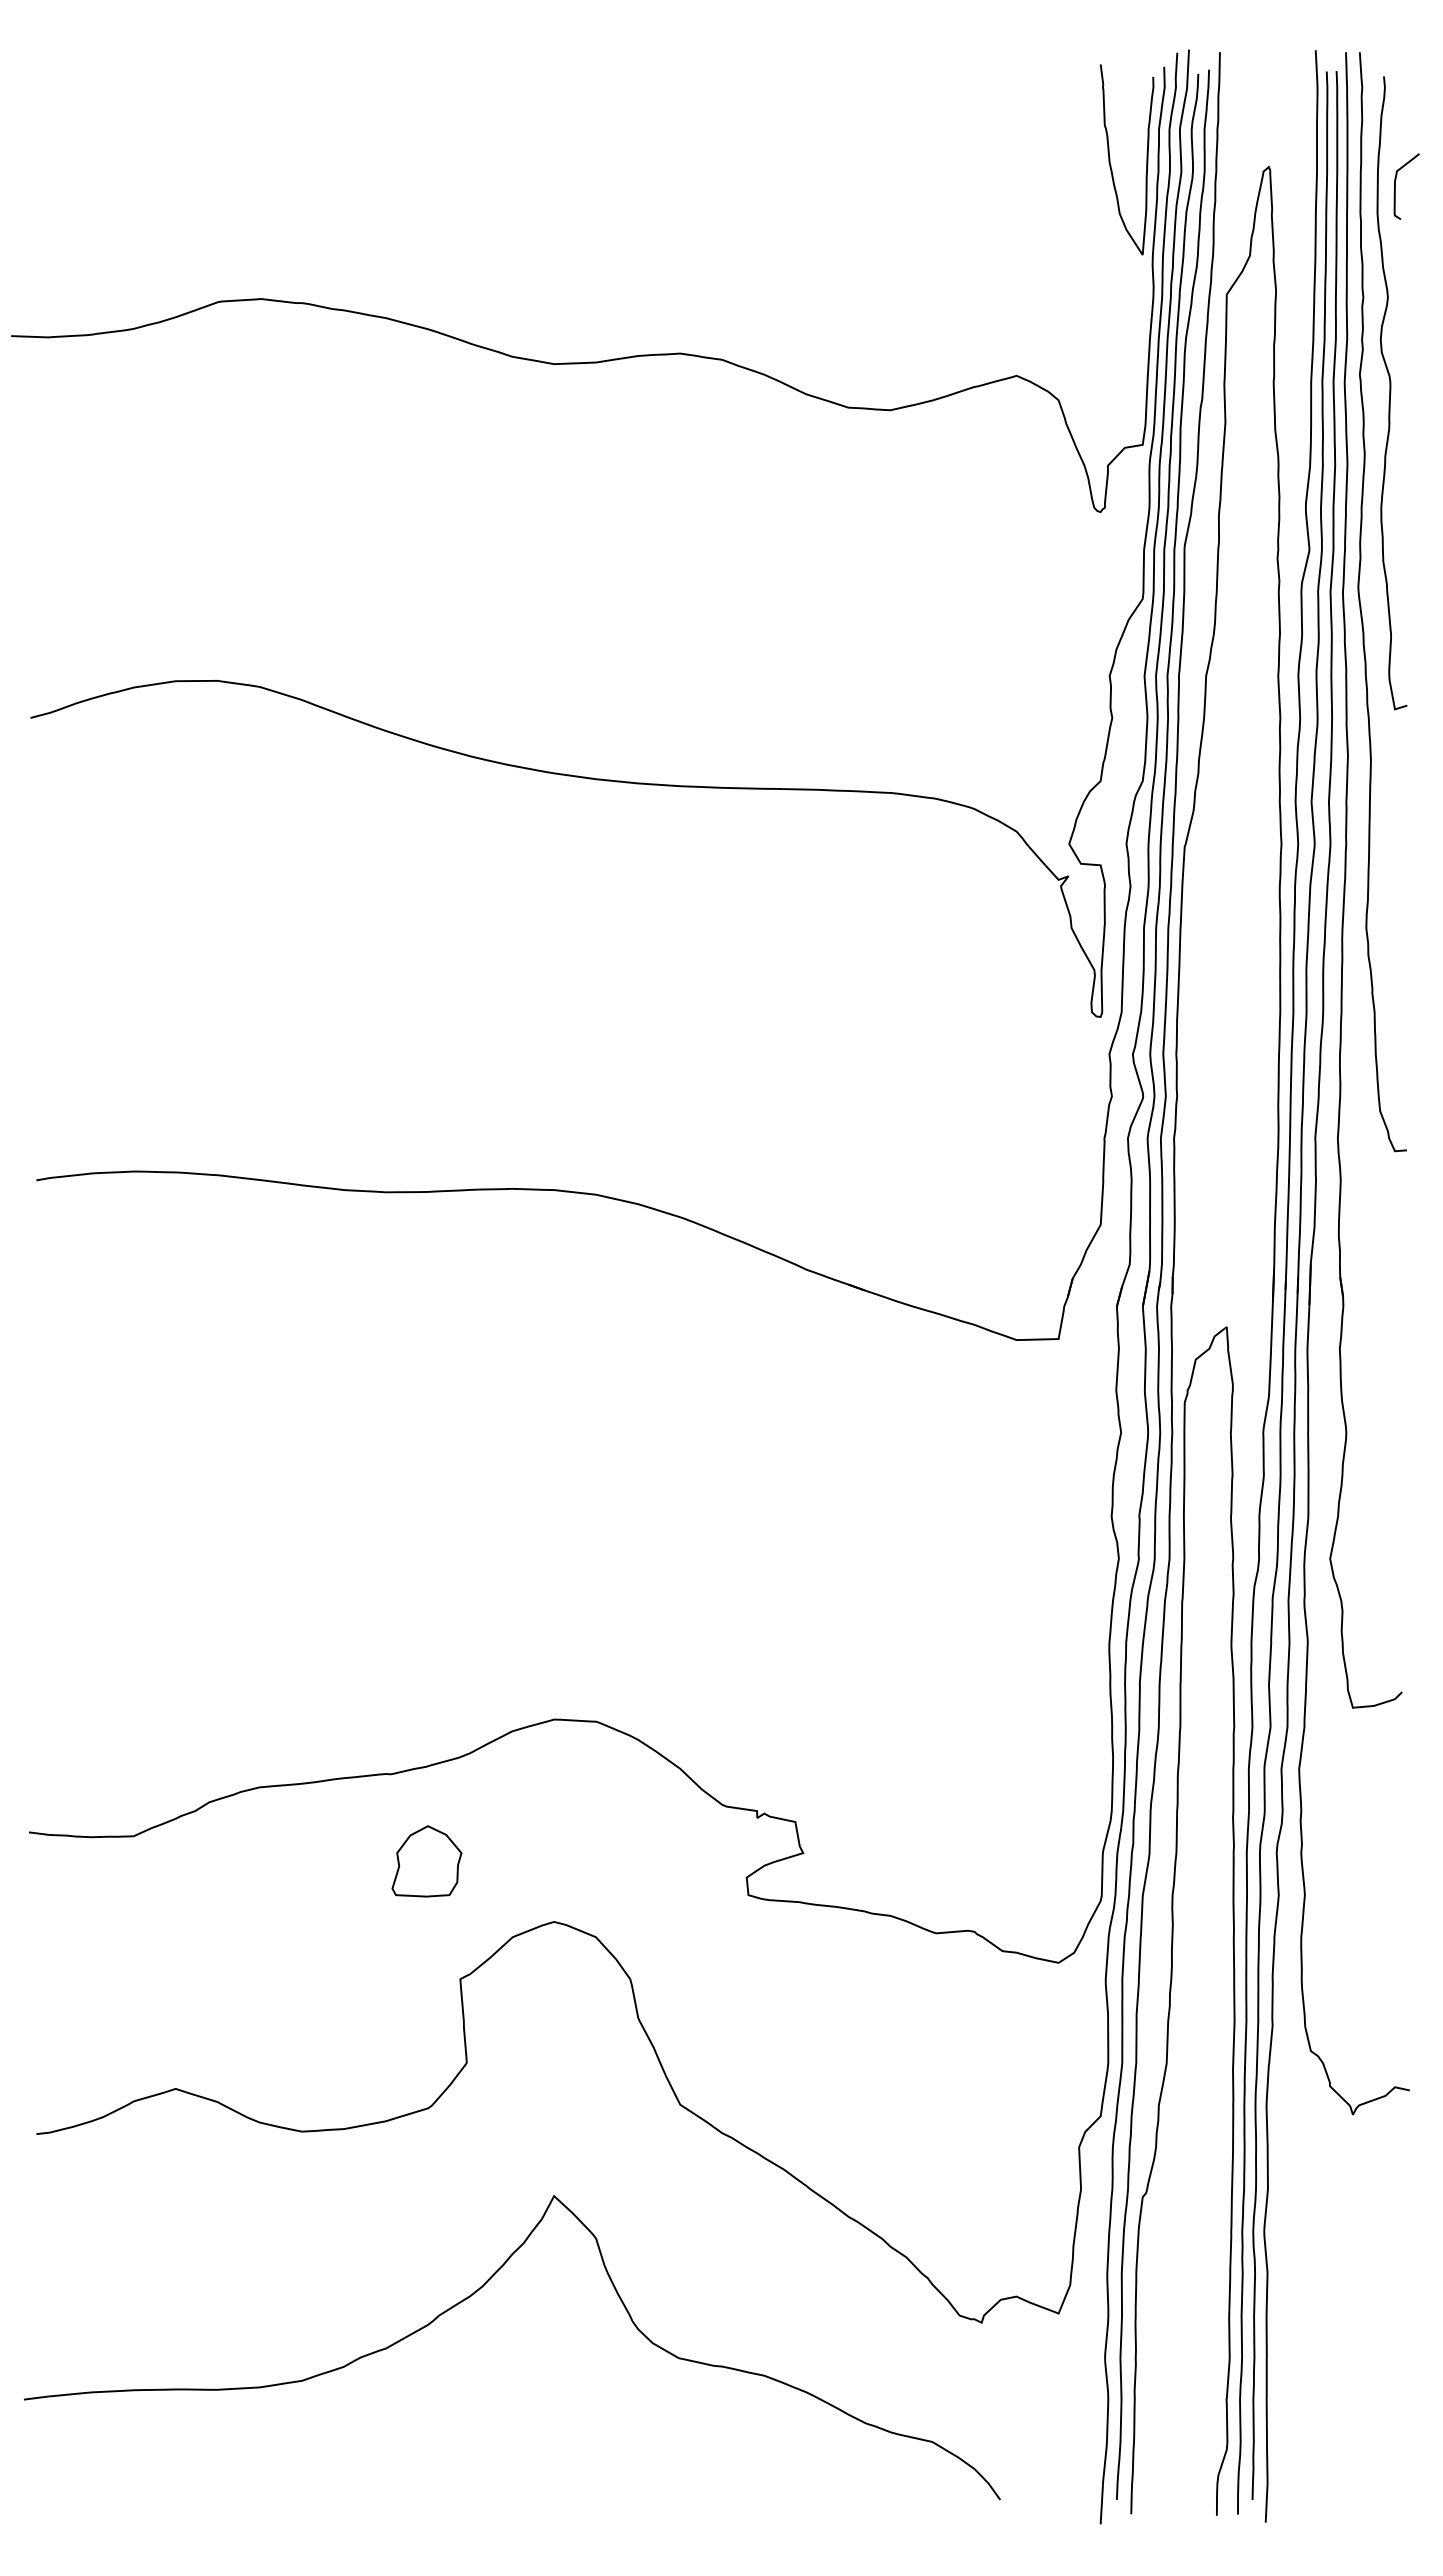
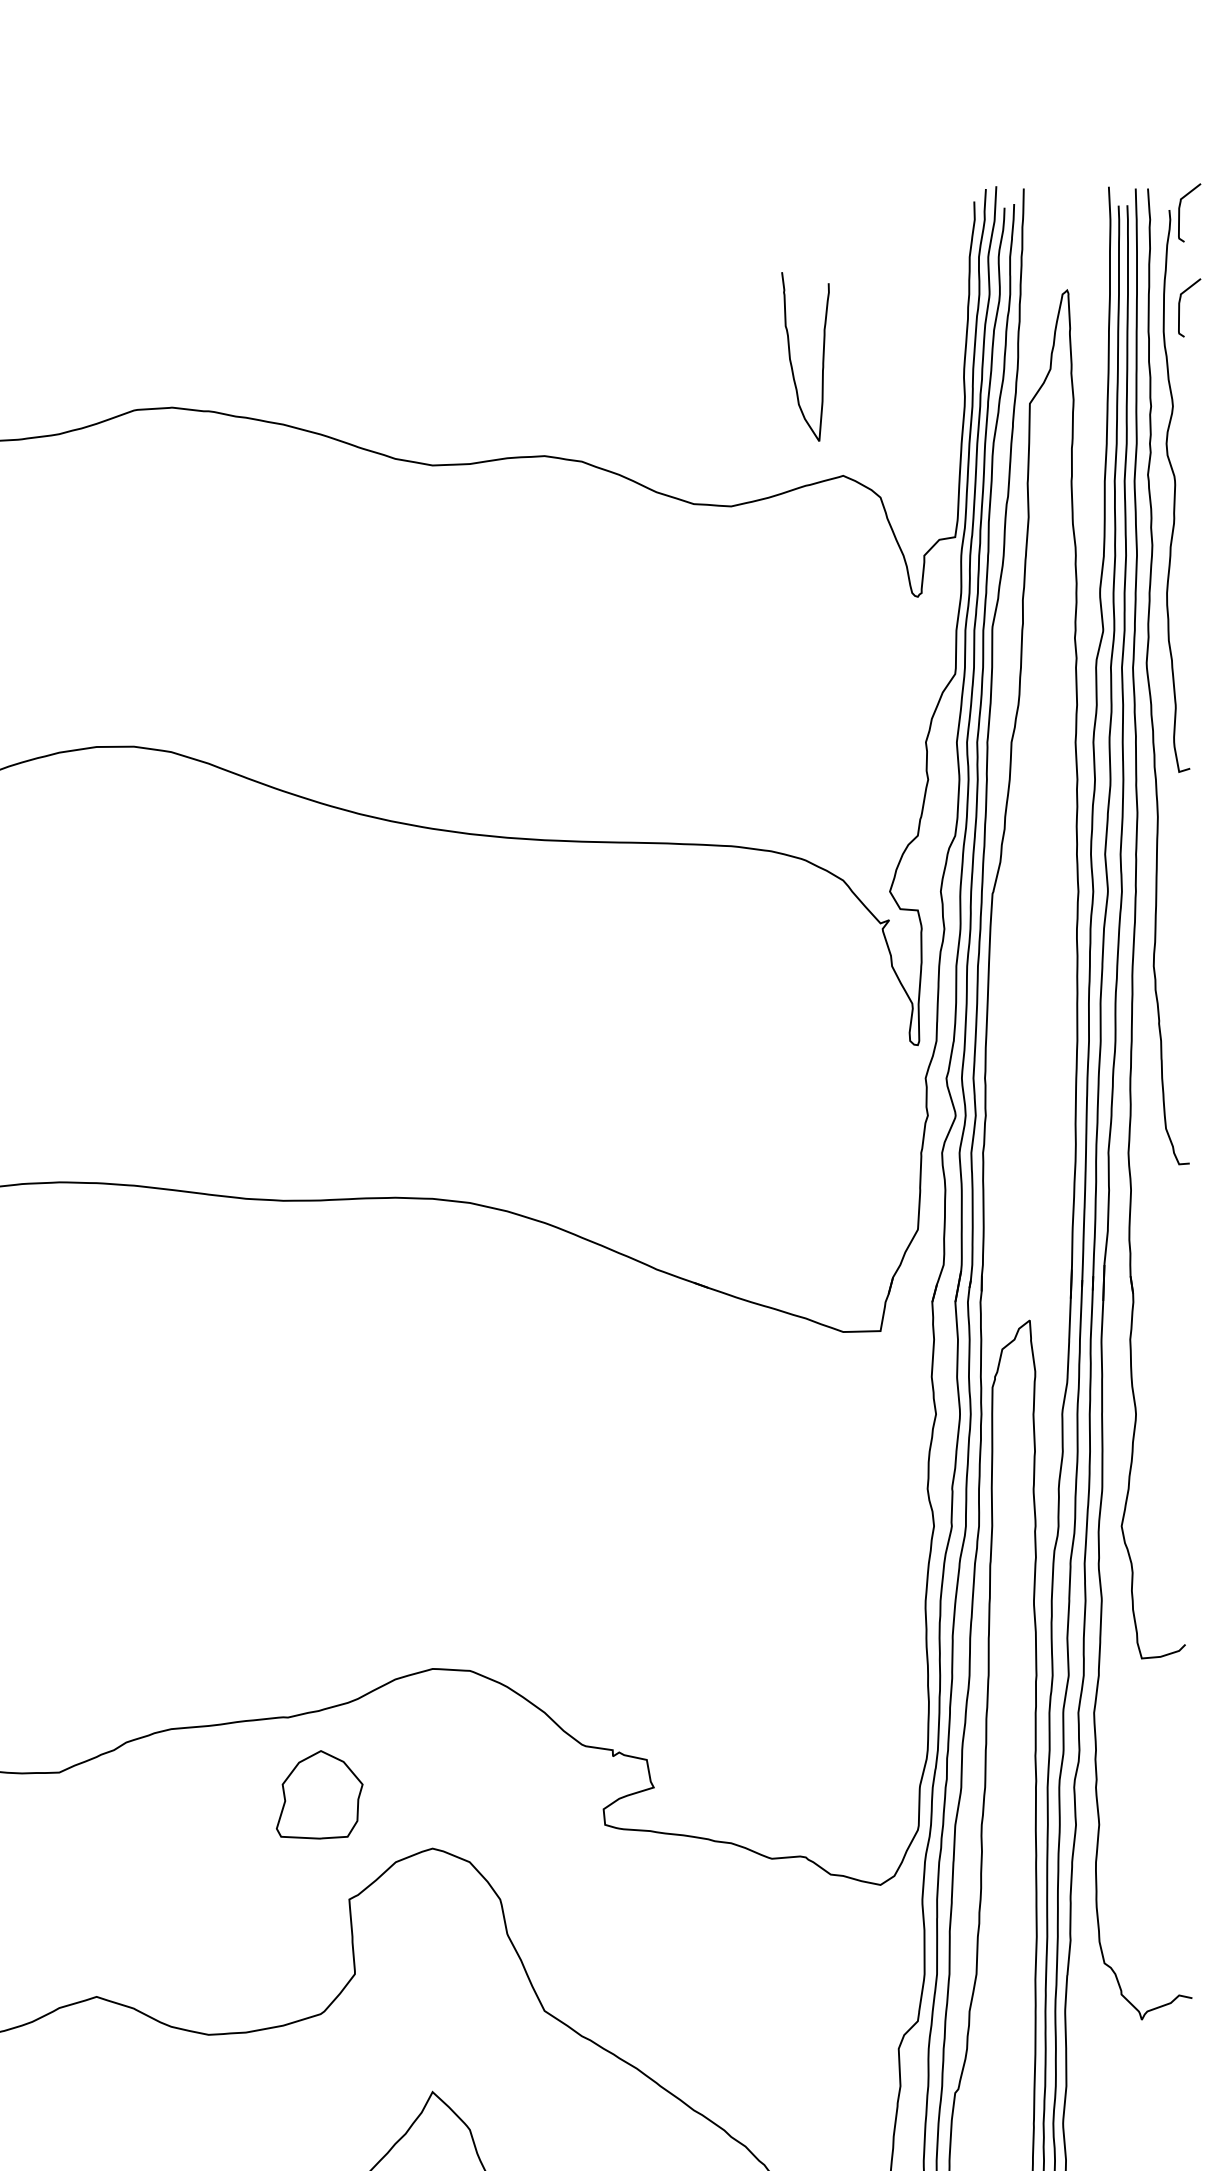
curve: (1395, 79) -> (1179, 212), added
curve: (1110, 159) -> (790, 356), moved
part: (426, 1861) -> (319, 1794), size x1.4

